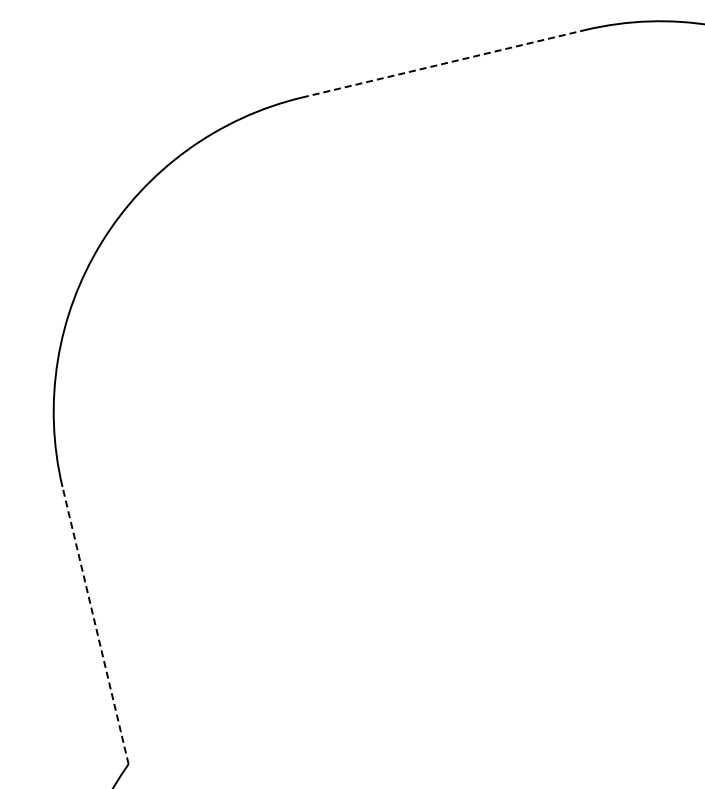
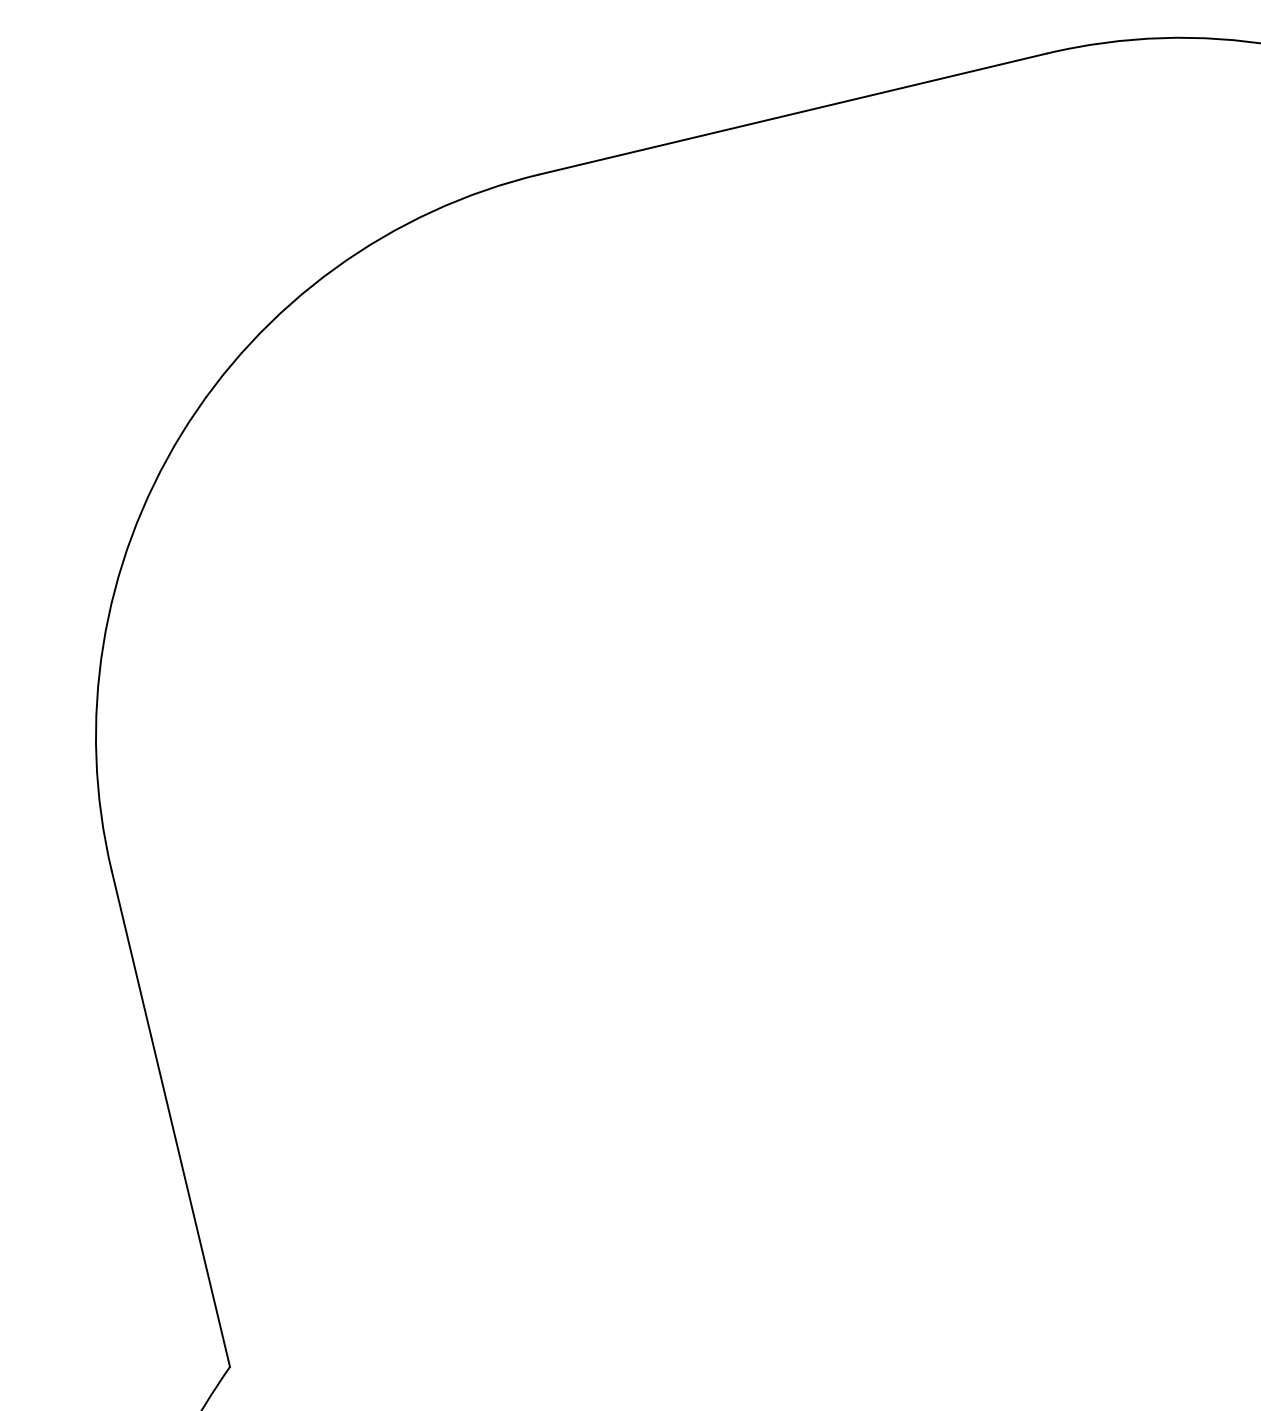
line: (443, 63) -> (793, 113), dashed -> solid
line: (95, 625) -> (170, 1118), dashed -> solid

